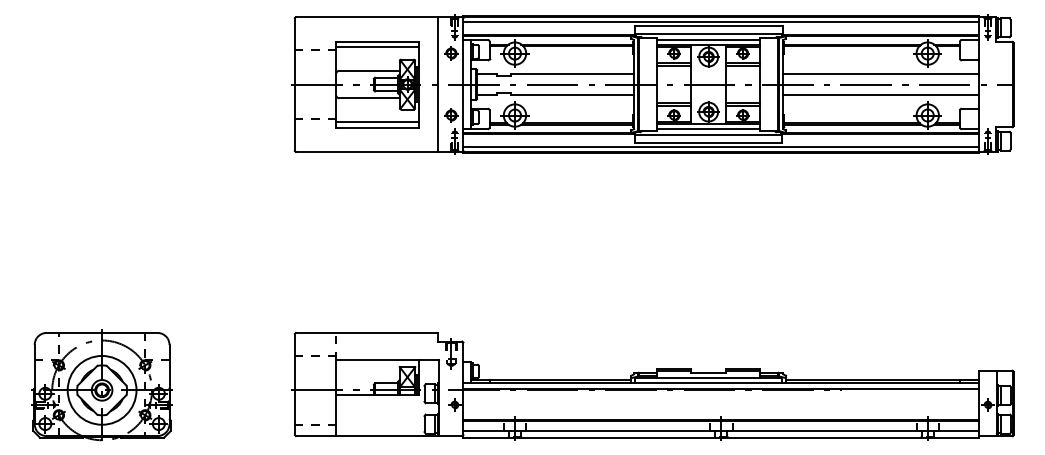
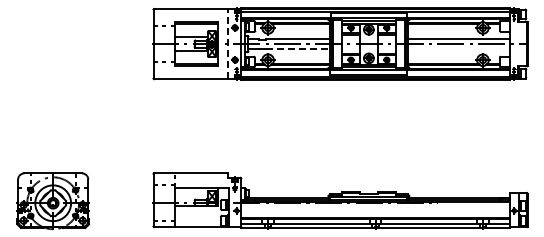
line: (437, 83) -> (227, 43), solid -> dashed
line: (573, 94) -> (298, 49), solid -> dashed
line: (880, 94) -> (458, 49), removed

